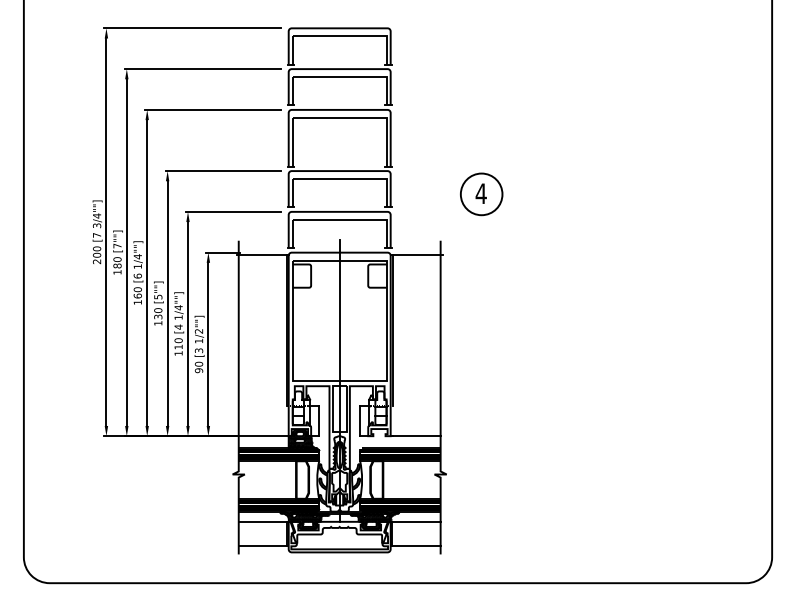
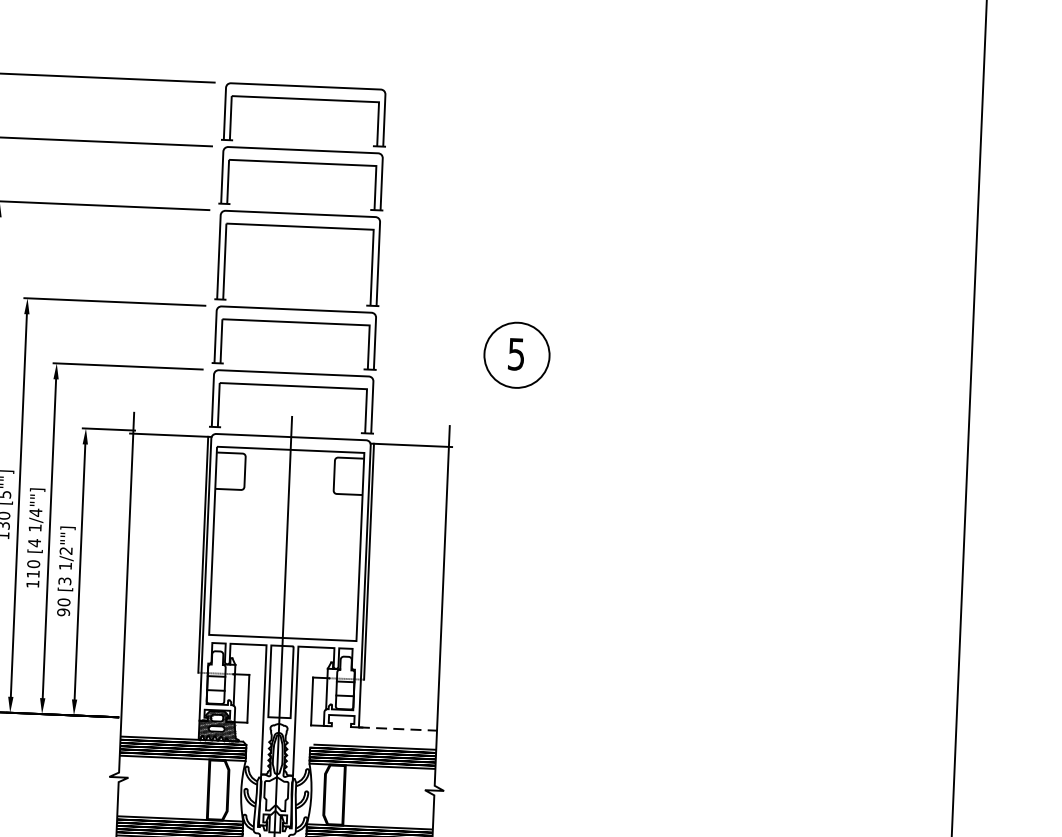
text: (480, 193) -> (515, 353), 4 -> 5
line: (263, 436) -> (160, 719), removed
line: (415, 436) -> (397, 729), solid -> dashed

